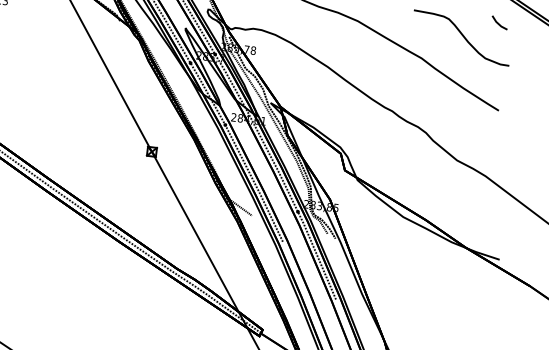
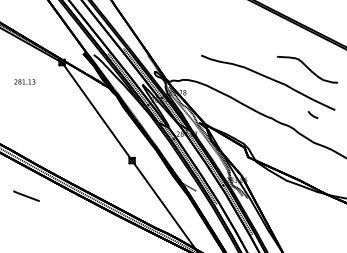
line: (498, 22) -> (312, 114), moved

